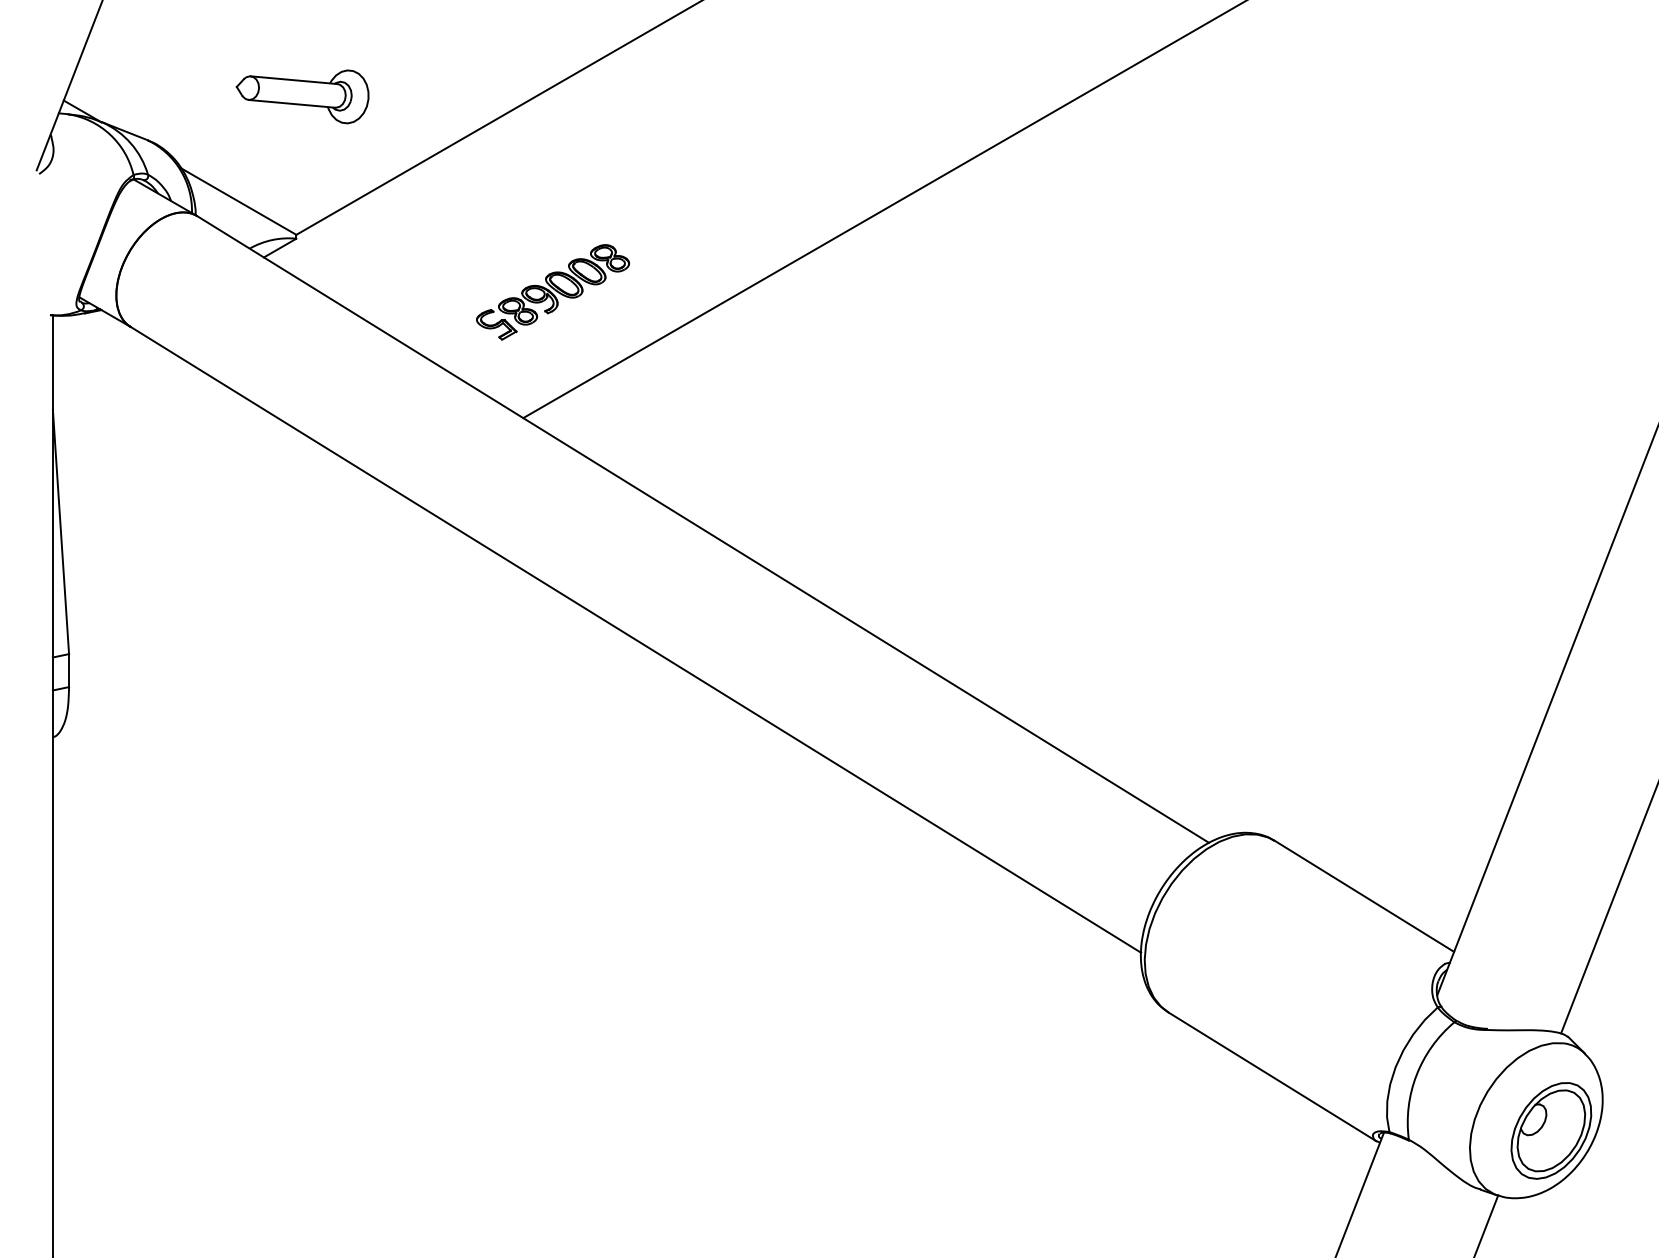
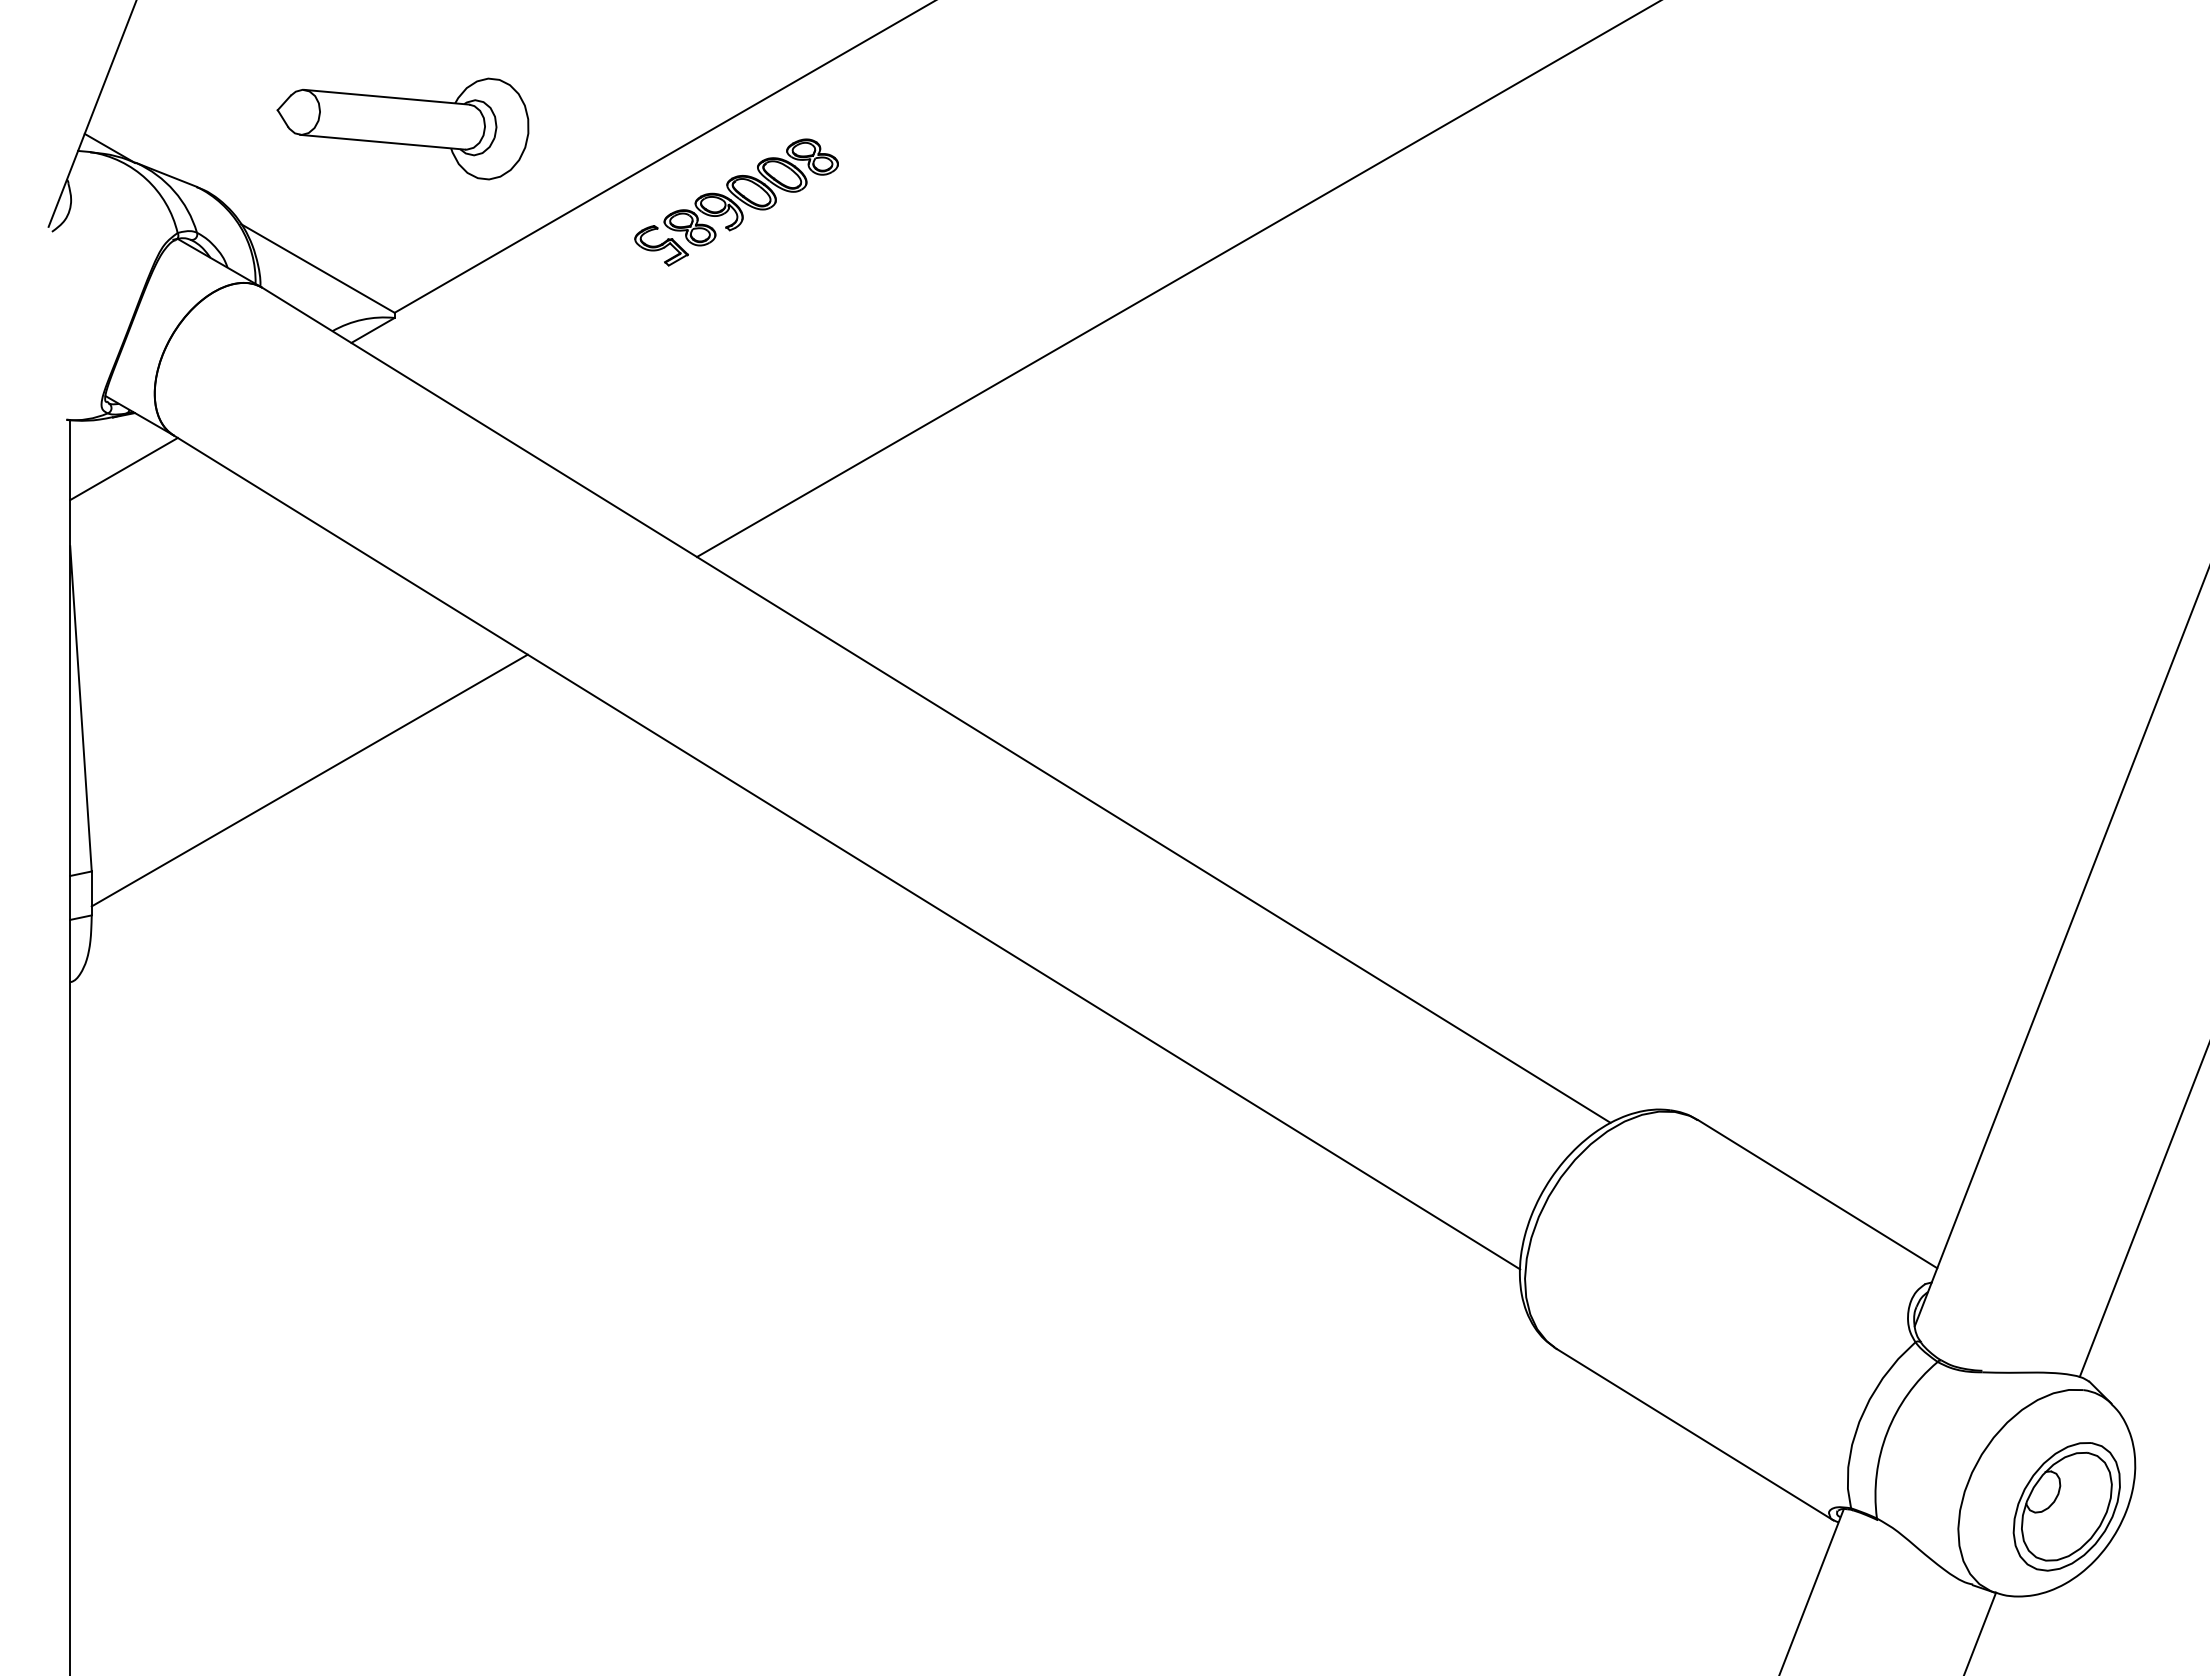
part: (302, 96) -> (402, 128), size x1.43
part: (552, 292) -> (736, 202), moved
line: (92, 351) -> (123, 468), added
line: (232, 585) -> (309, 780), added

